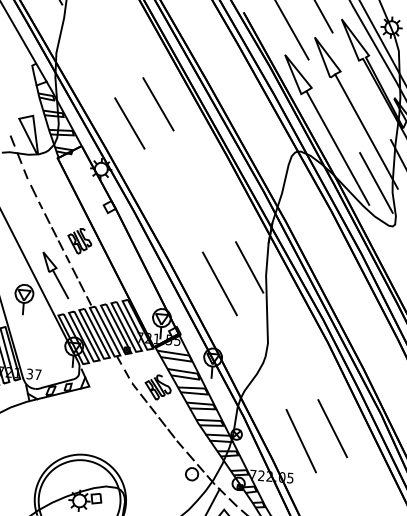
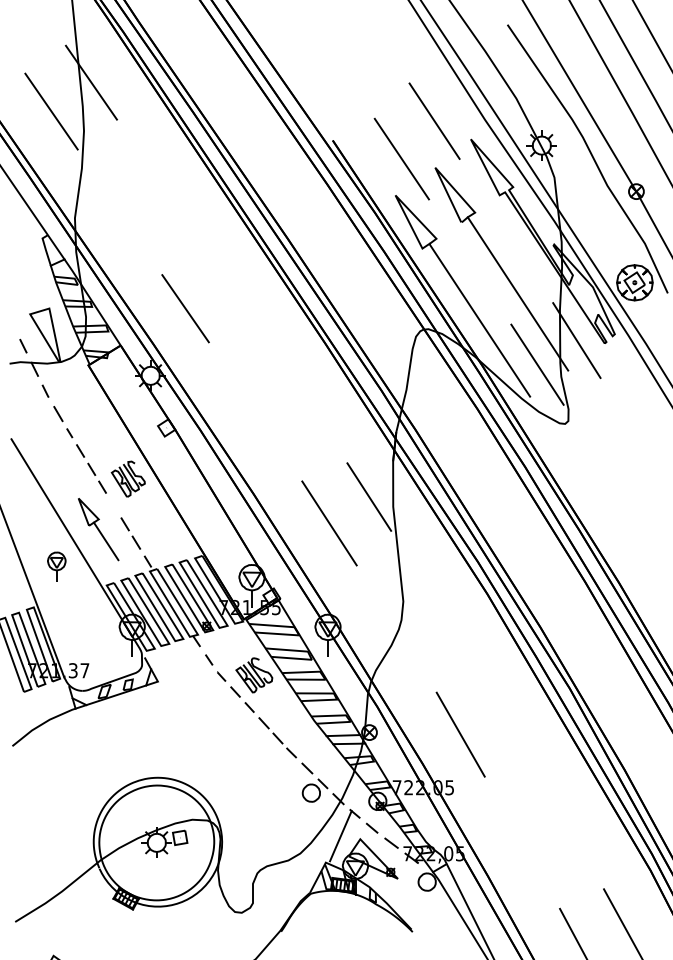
line: (158, 104) -> (223, 278), removed
line: (67, 259) -> (113, 505), removed
part: (23, 299) -> (56, 566), size x0.7
line: (332, 428) -> (503, 713), removed

